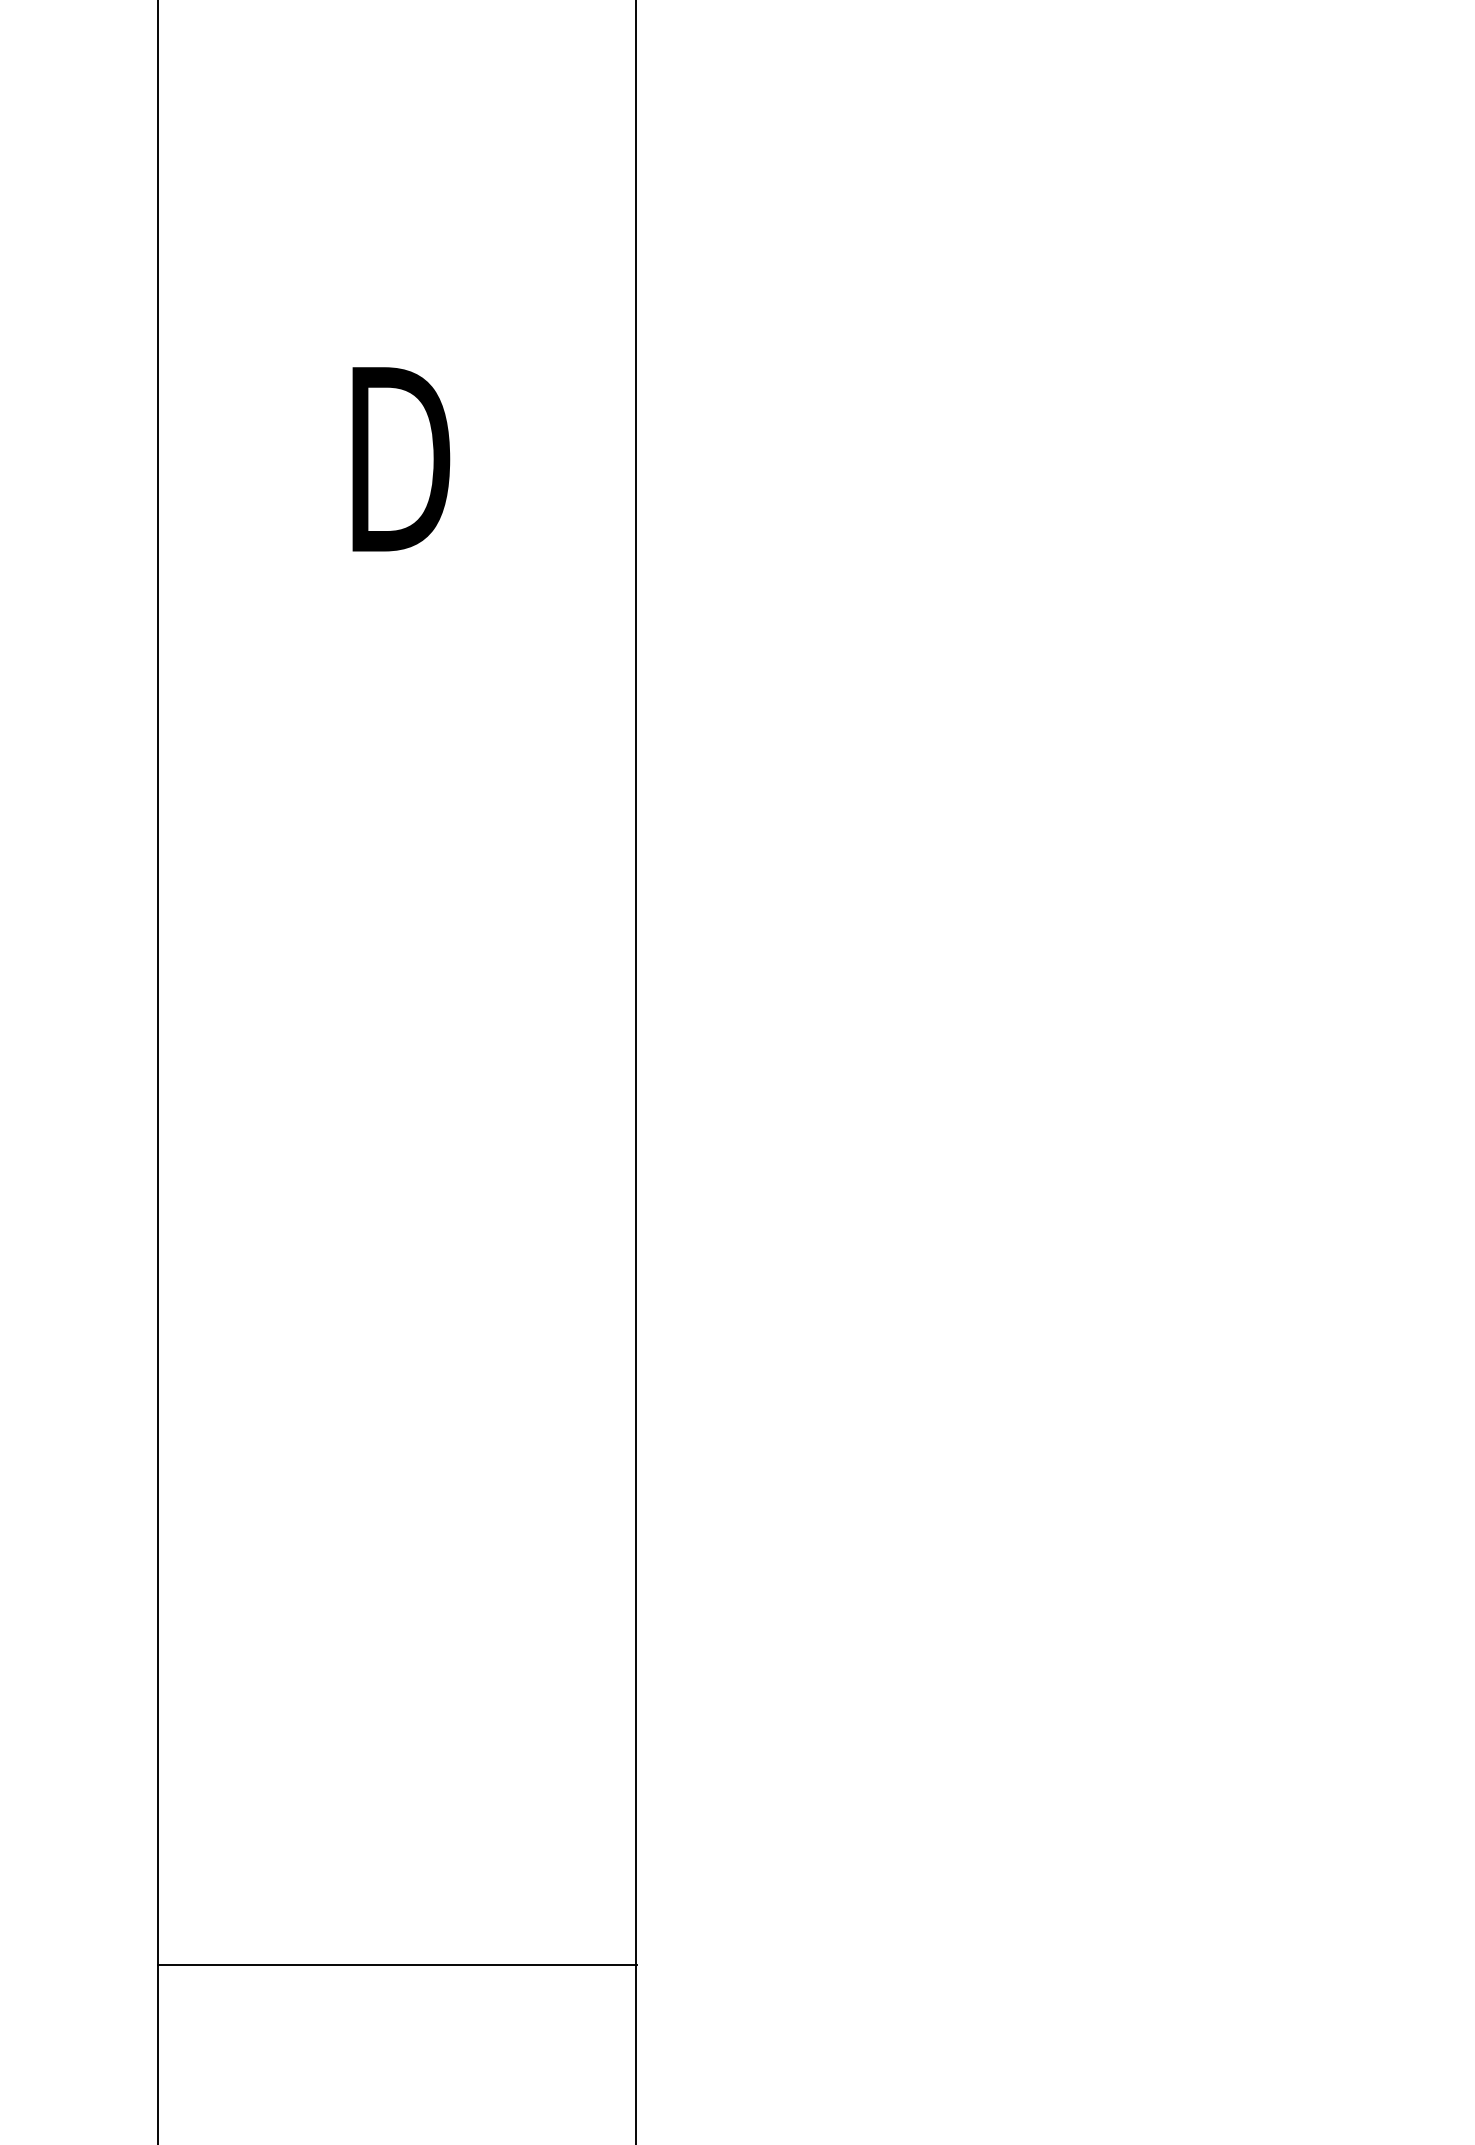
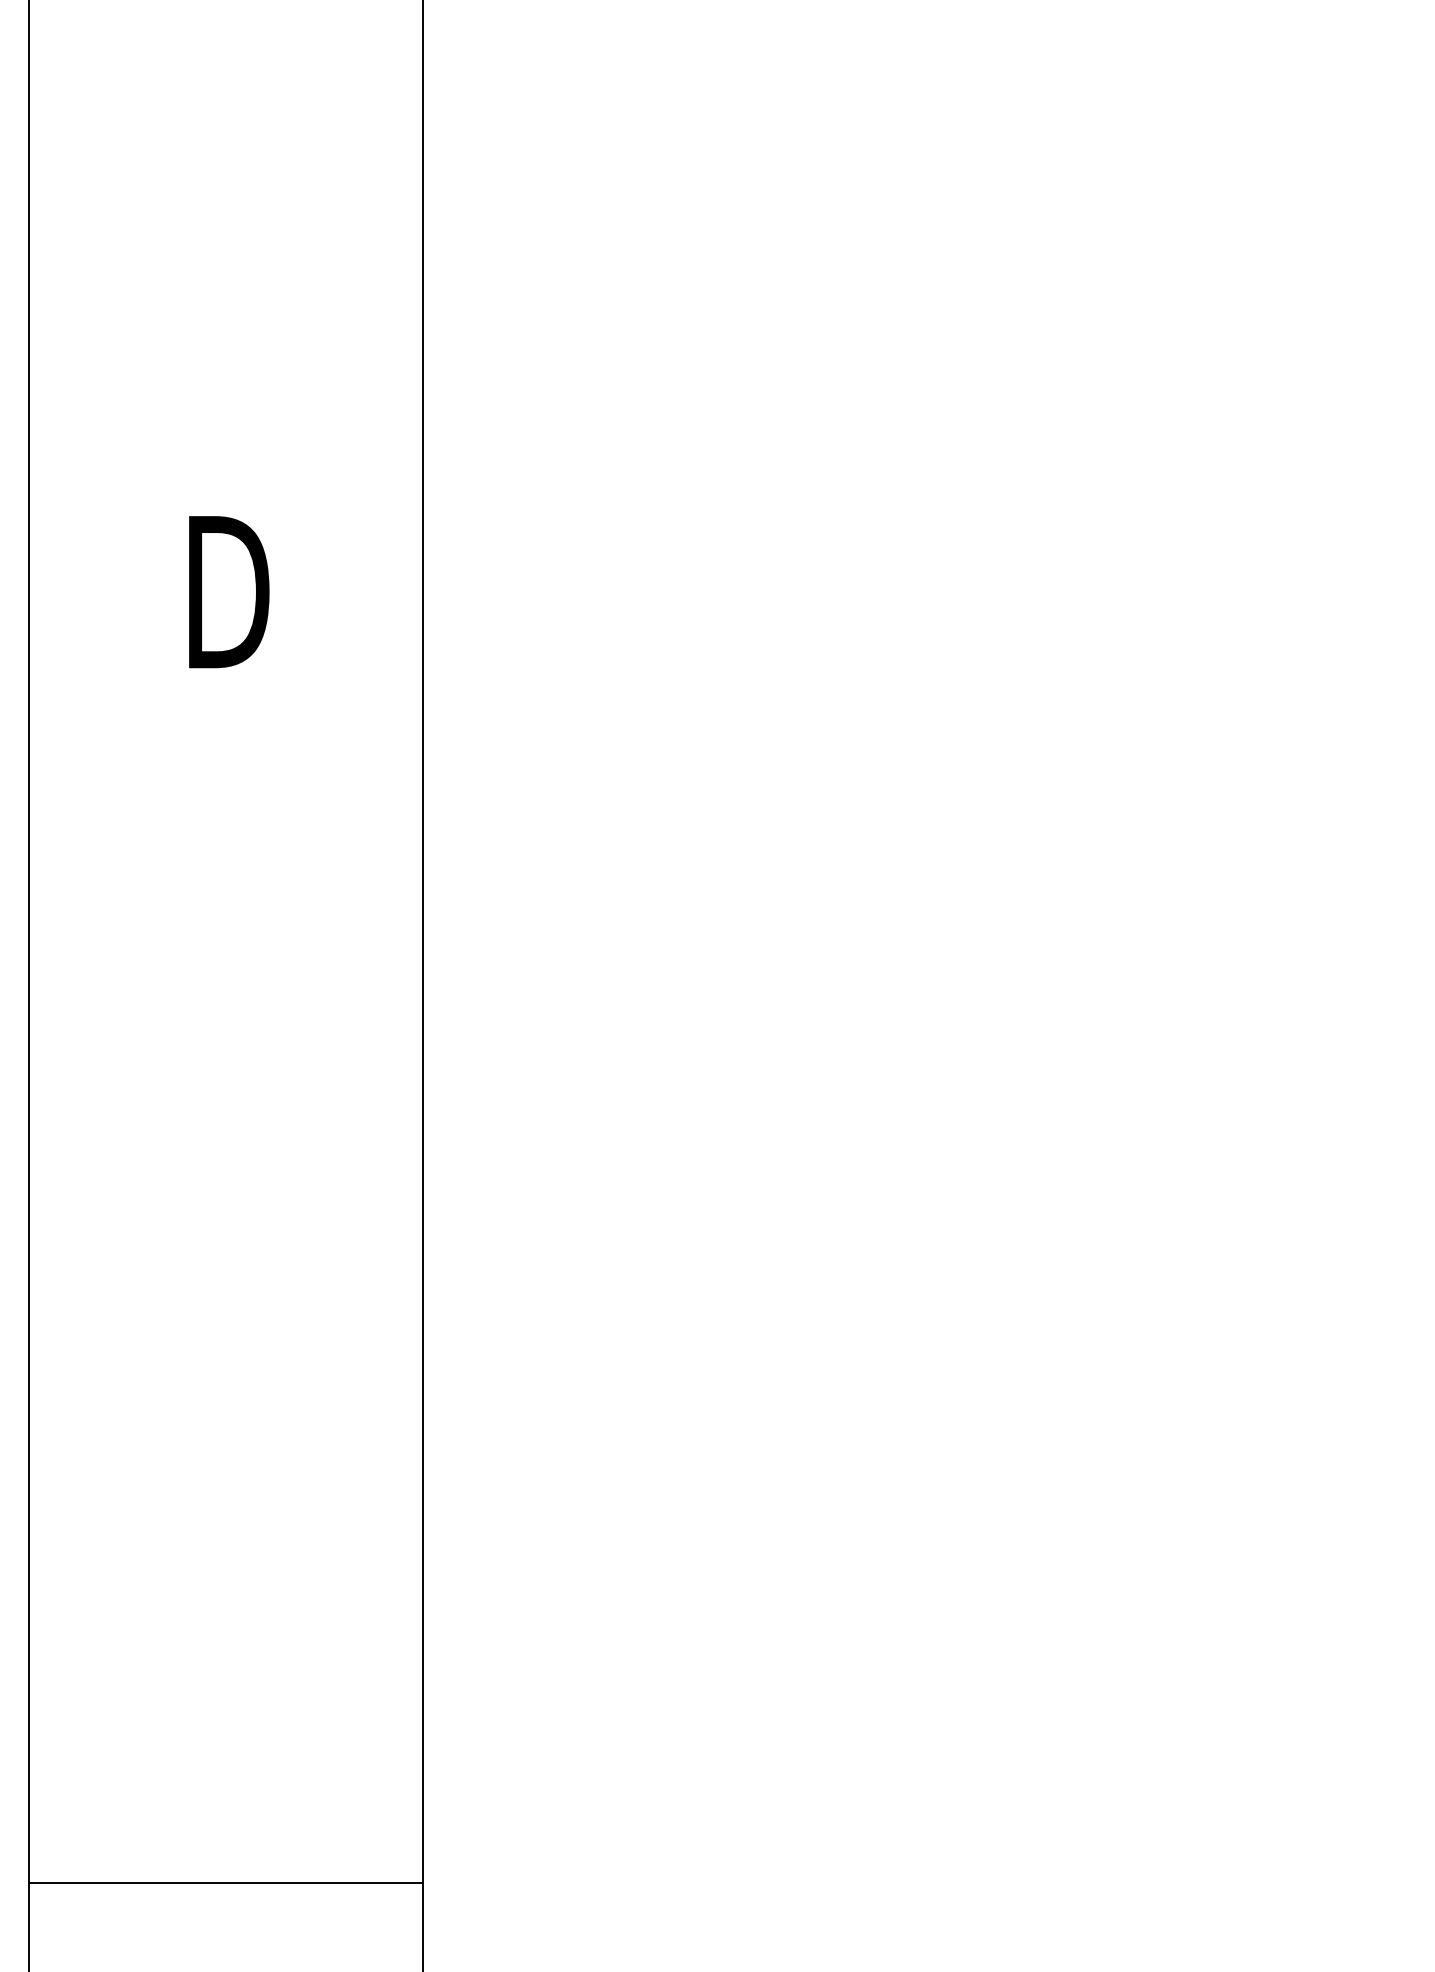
line: (396, 1964) -> (225, 1882), moved

